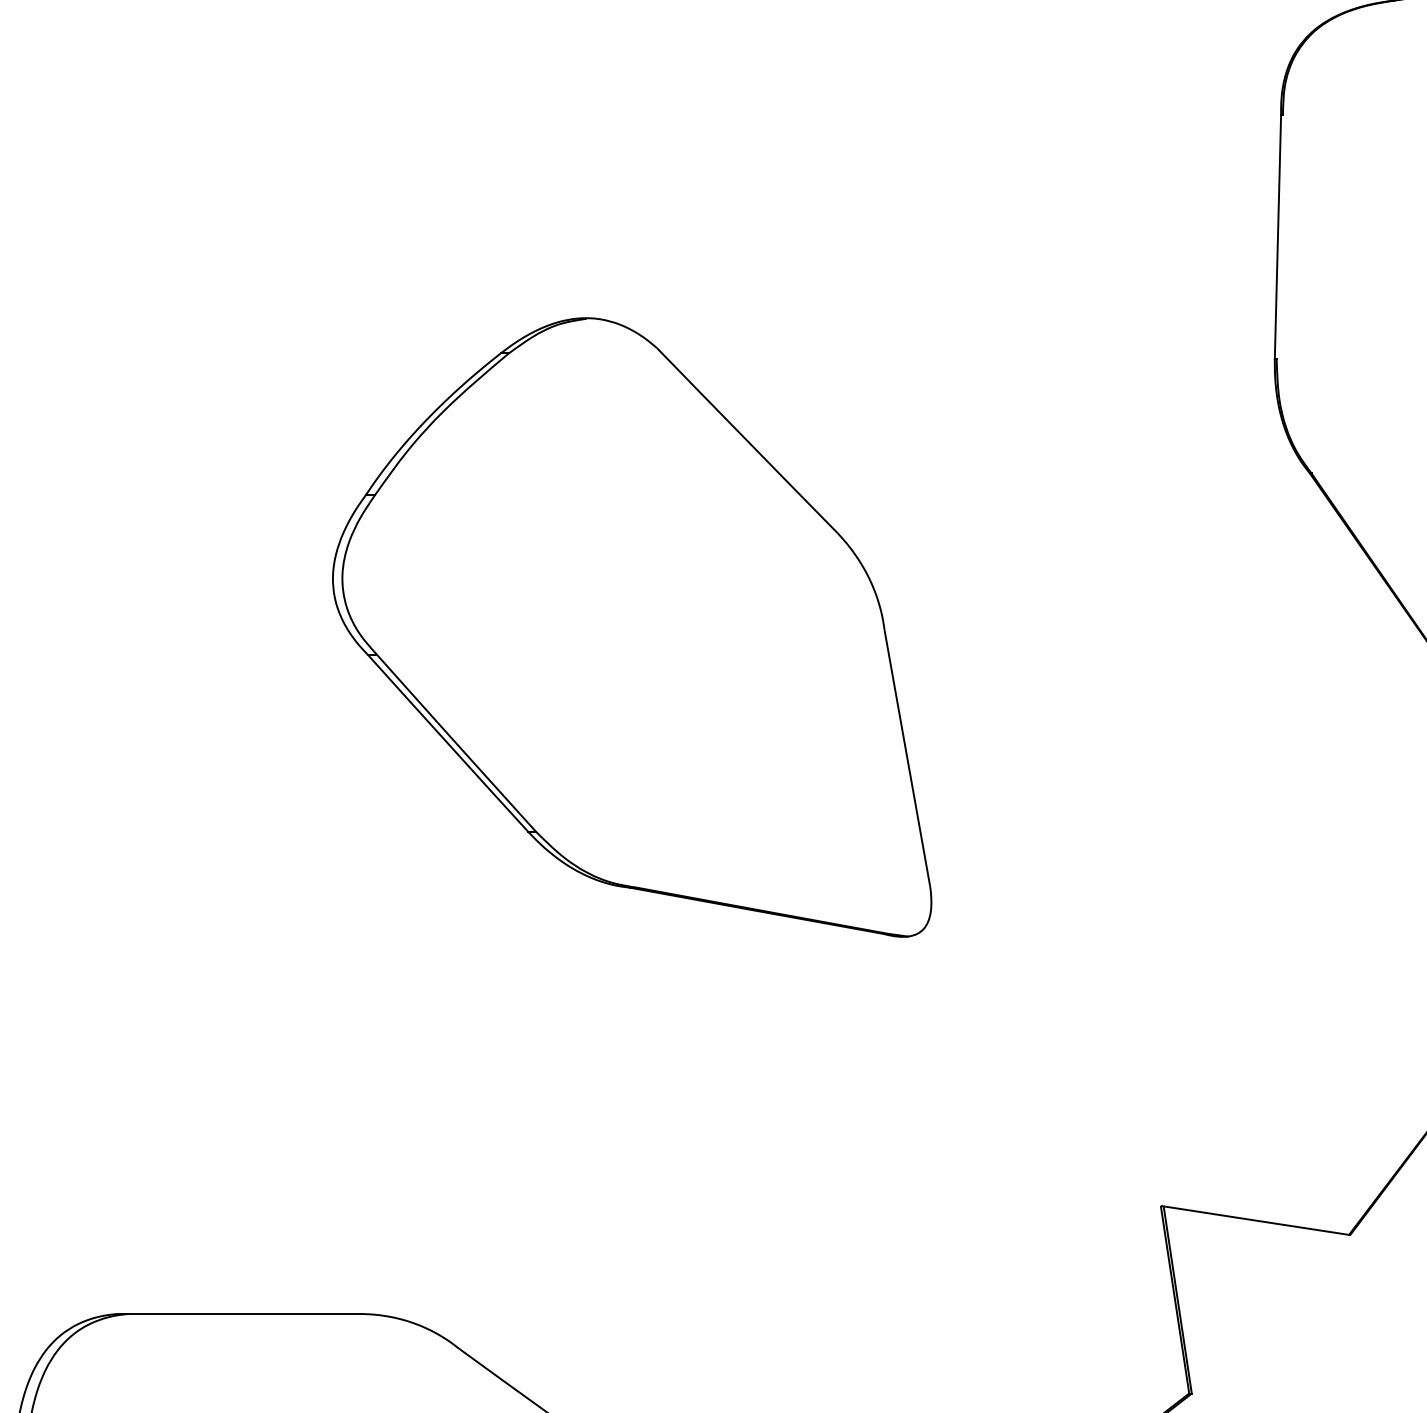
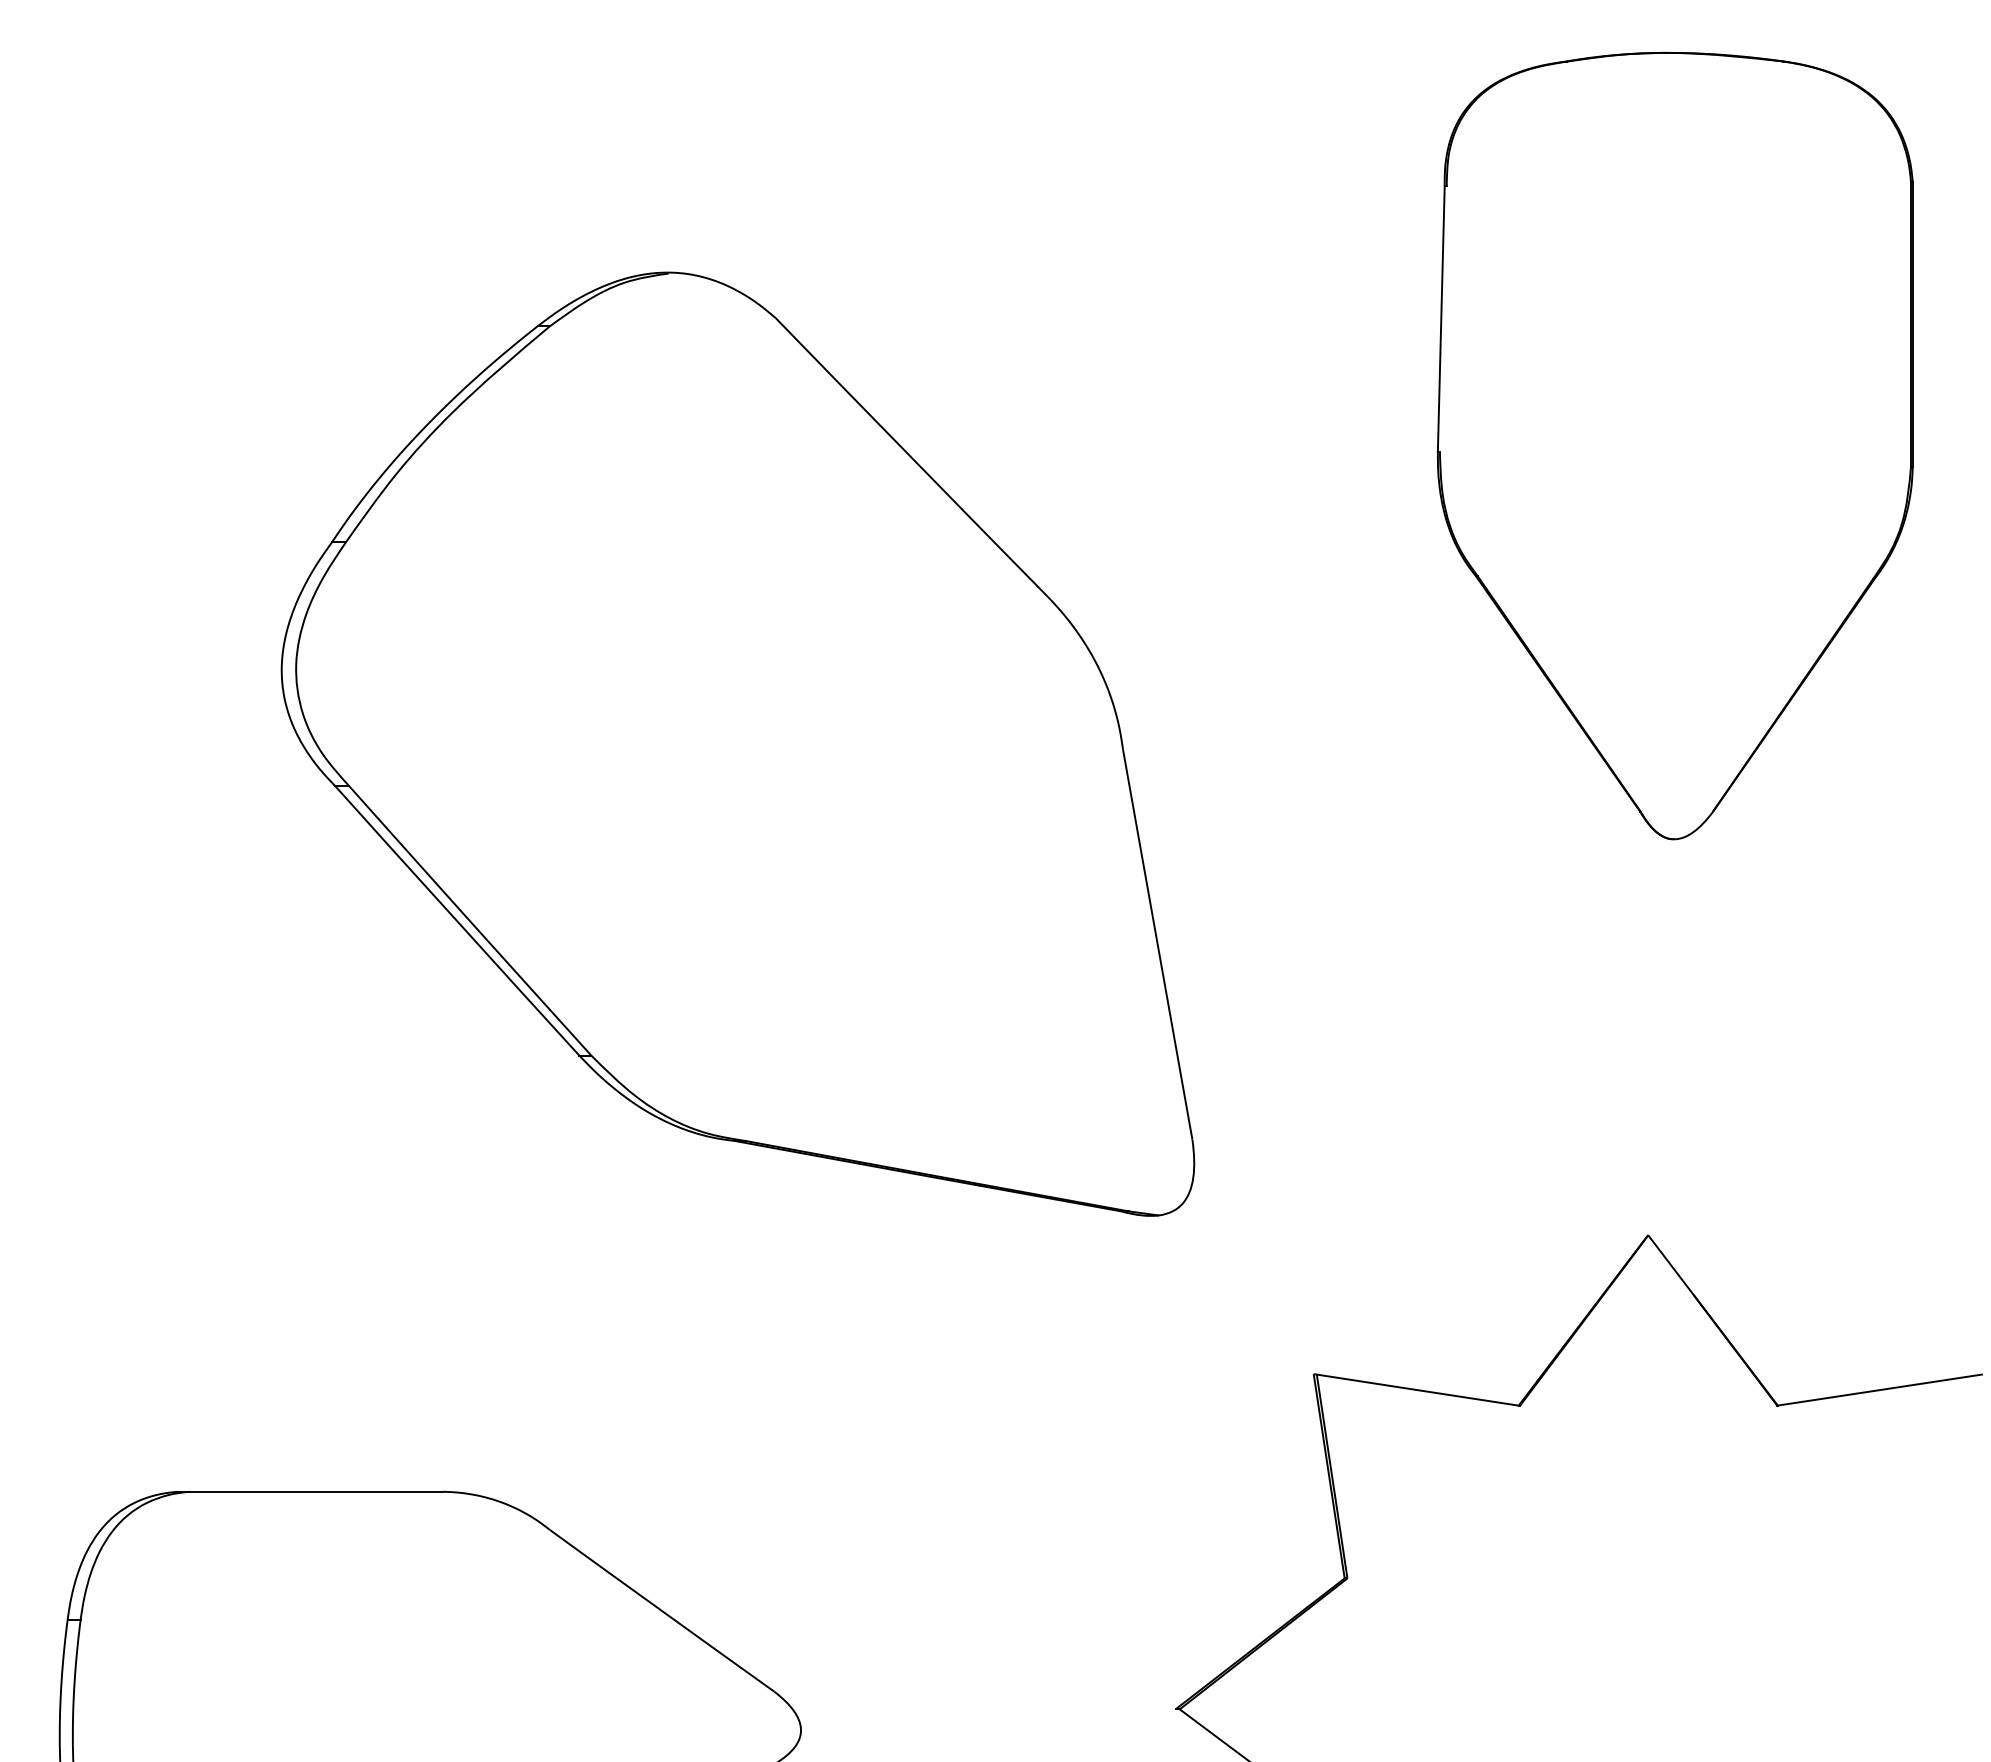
part: (631, 626) -> (737, 743), size x1.4

